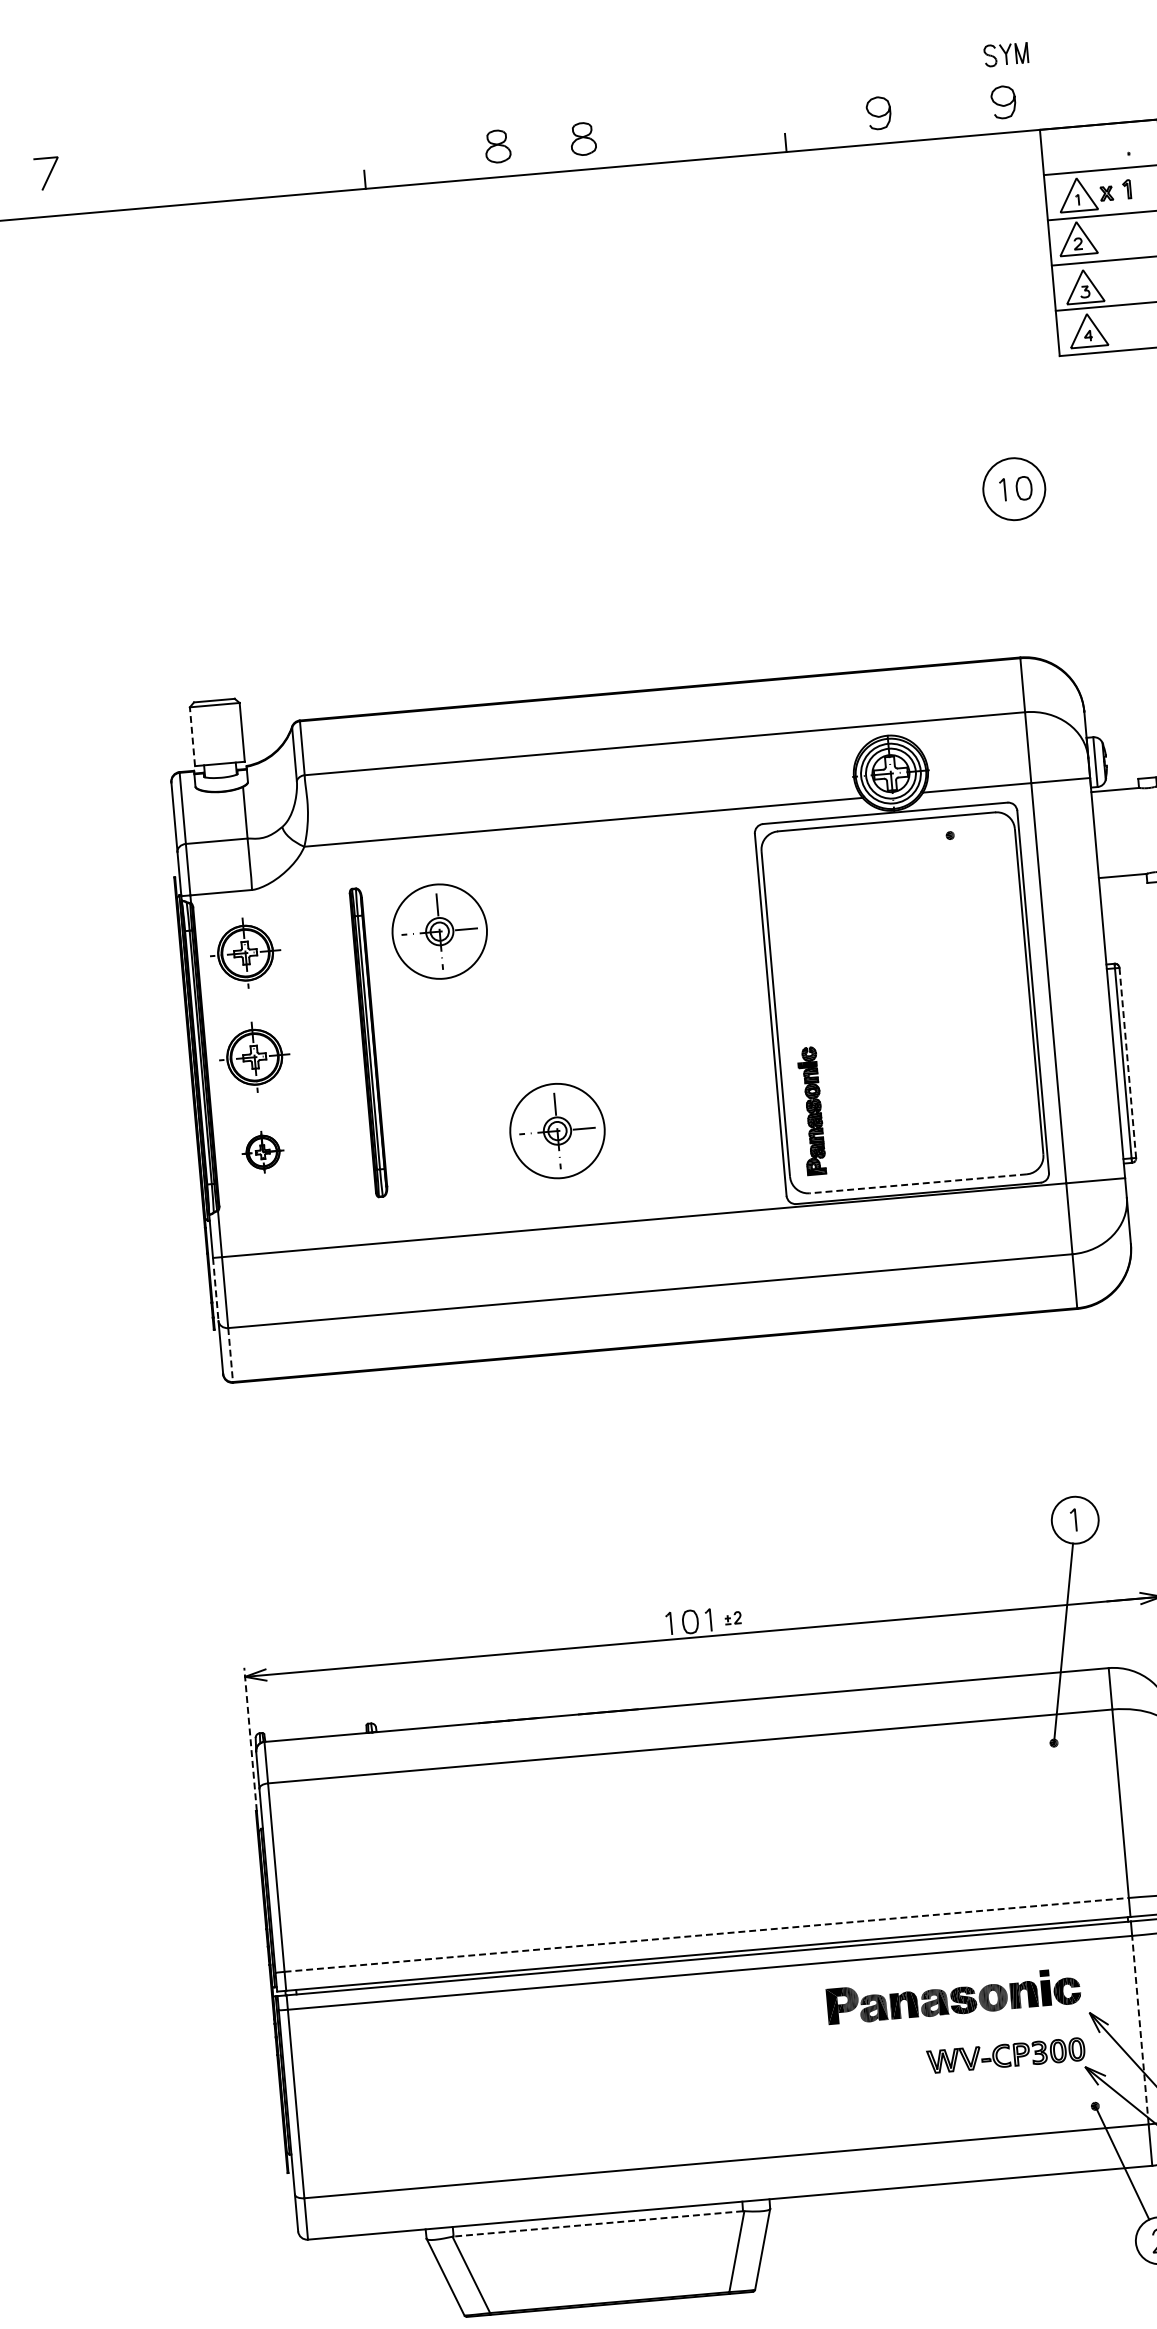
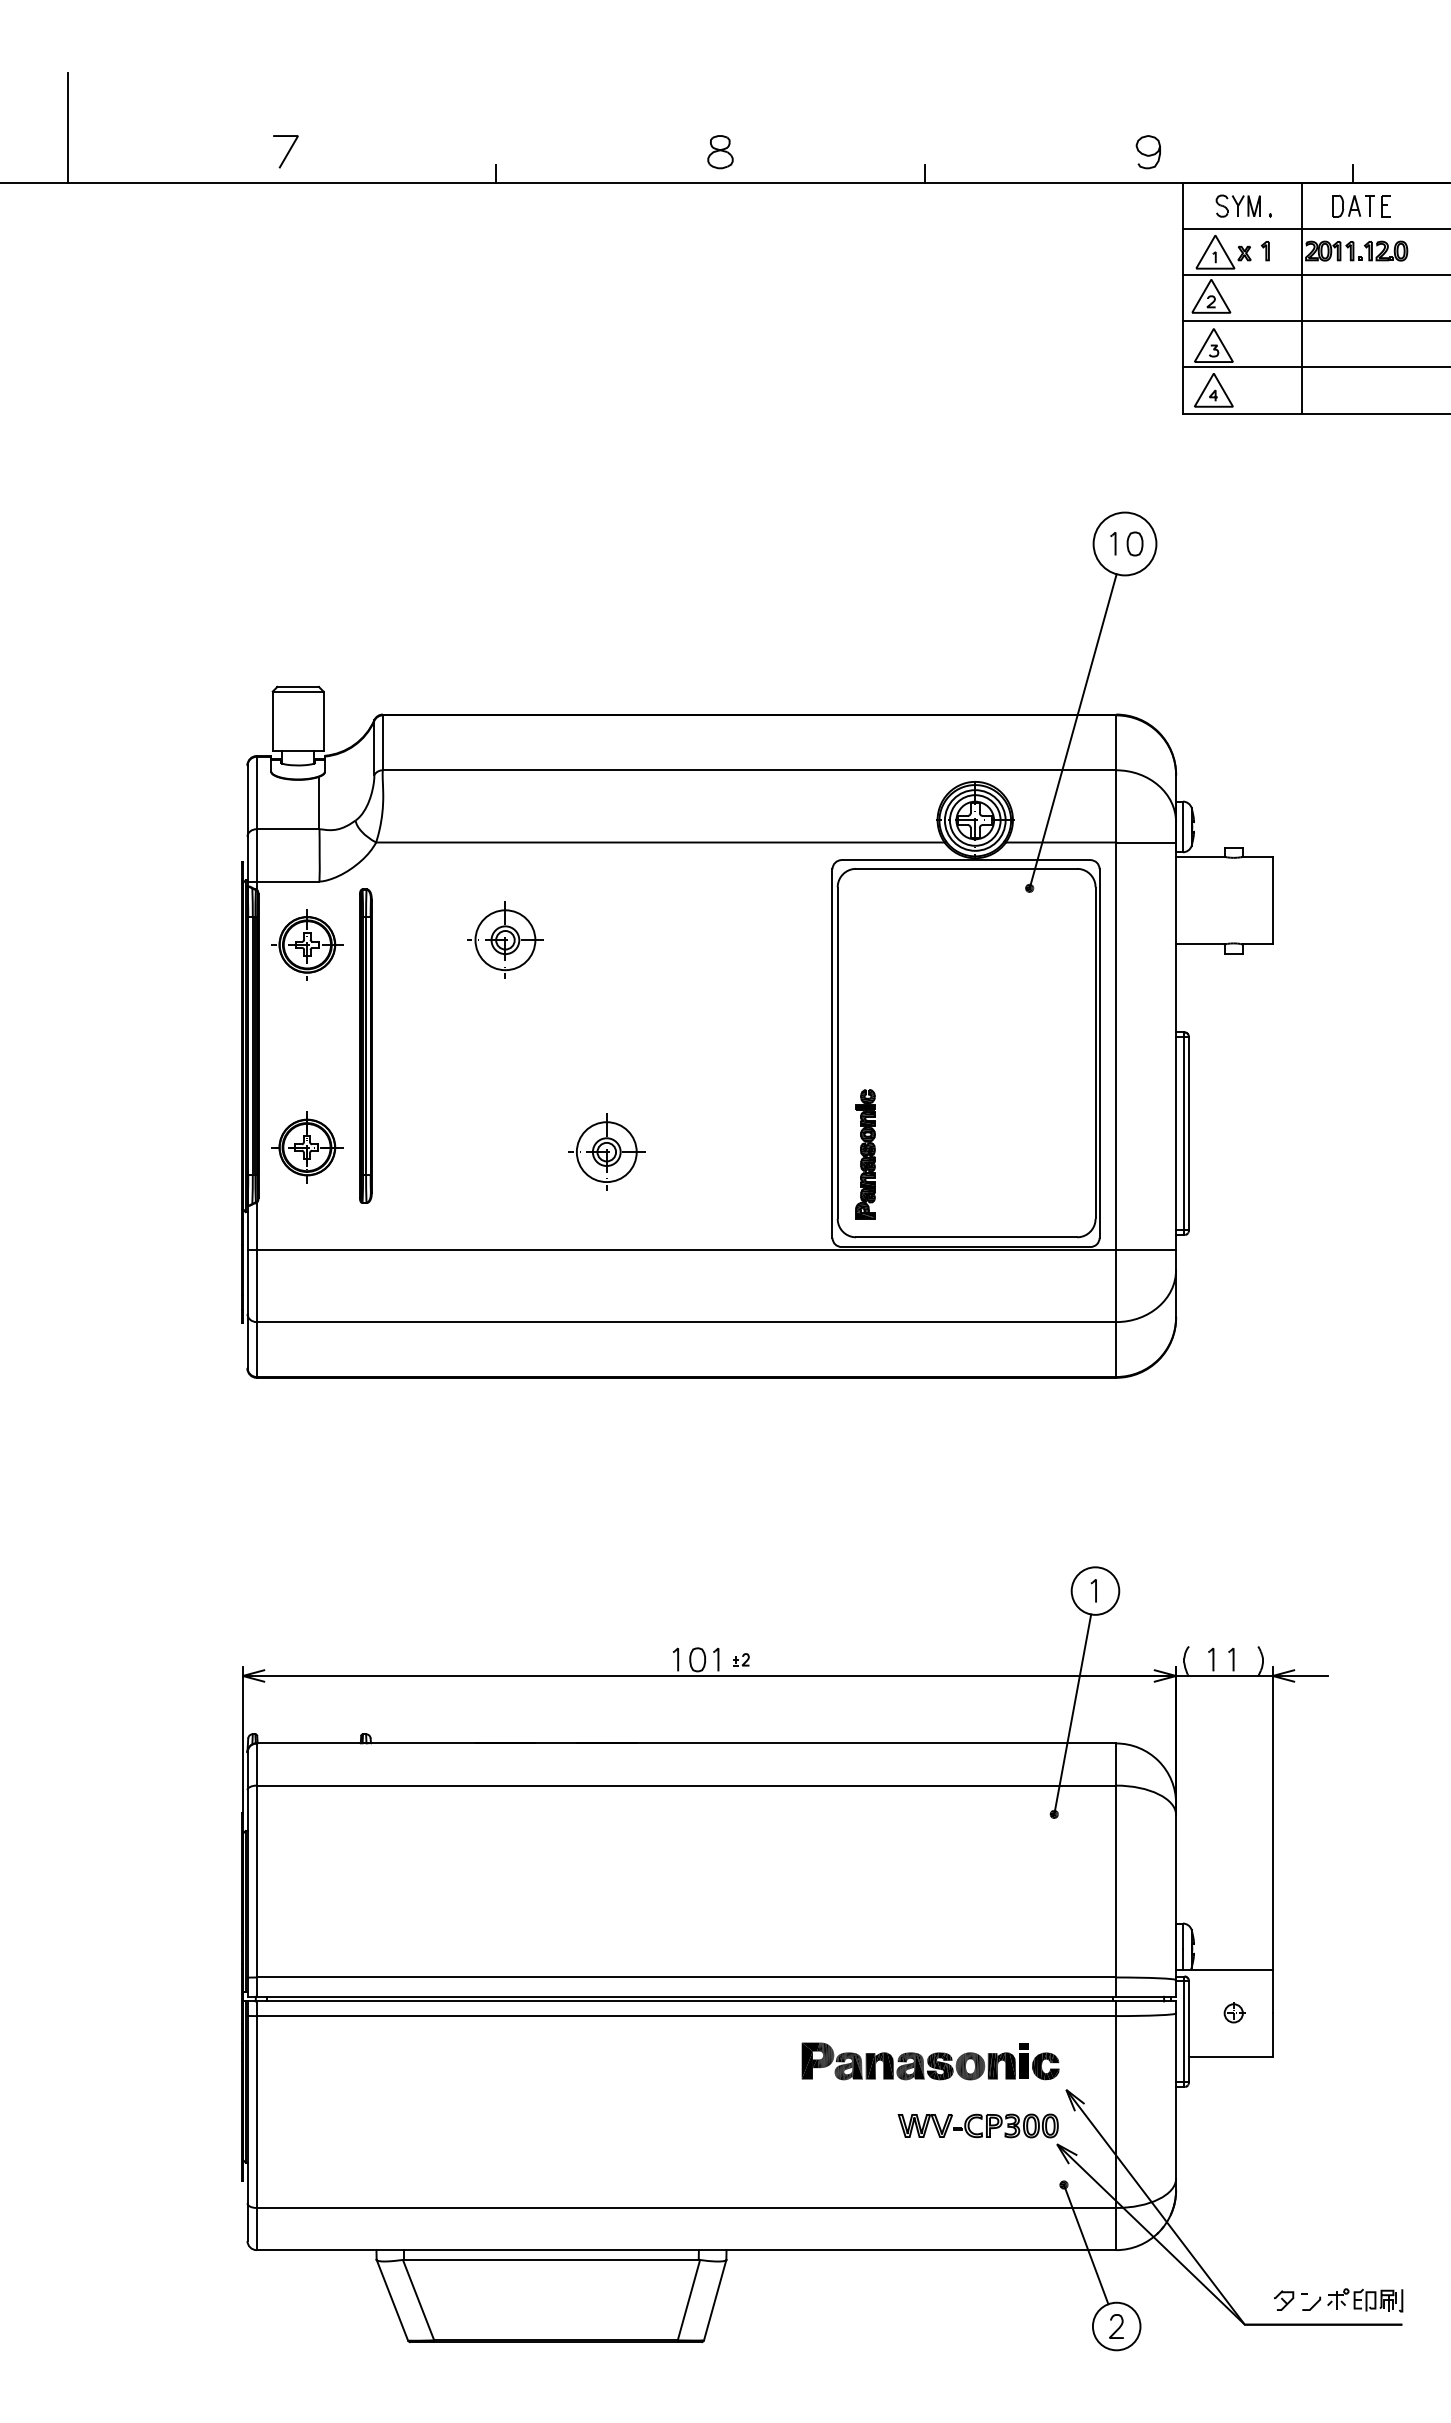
part: (1005, 53) -> (1237, 205), moved
curve: (878, 115) -> (1020, 154), removed
part: (497, 146) -> (633, 152), removed
line: (48, 174) -> (287, 152), moved
line: (978, 677) -> (1072, 731), added
line: (192, 736) -> (272, 721), dashed -> solid
circle: (439, 931) -> (505, 940), size x0.62
part: (368, 1042) -> (365, 1045), moved
part: (254, 1056) -> (307, 1050), removed
line: (1128, 1062) -> (1189, 1133), dashed -> solid
circle: (557, 1131) -> (606, 1152), size x0.62
part: (263, 1152) -> (307, 1147), size x1.67
line: (918, 1184) -> (966, 1237), dashed -> solid
line: (215, 1289) -> (247, 1282), dashed -> solid
line: (230, 1356) -> (256, 1350), dashed -> solid
line: (250, 1739) -> (242, 1739), dashed -> solid
line: (706, 1934) -> (686, 1977), dashed -> solid
line: (1140, 2030) -> (1116, 2112), dashed -> solid
line: (597, 2223) -> (550, 2259), dashed -> solid

